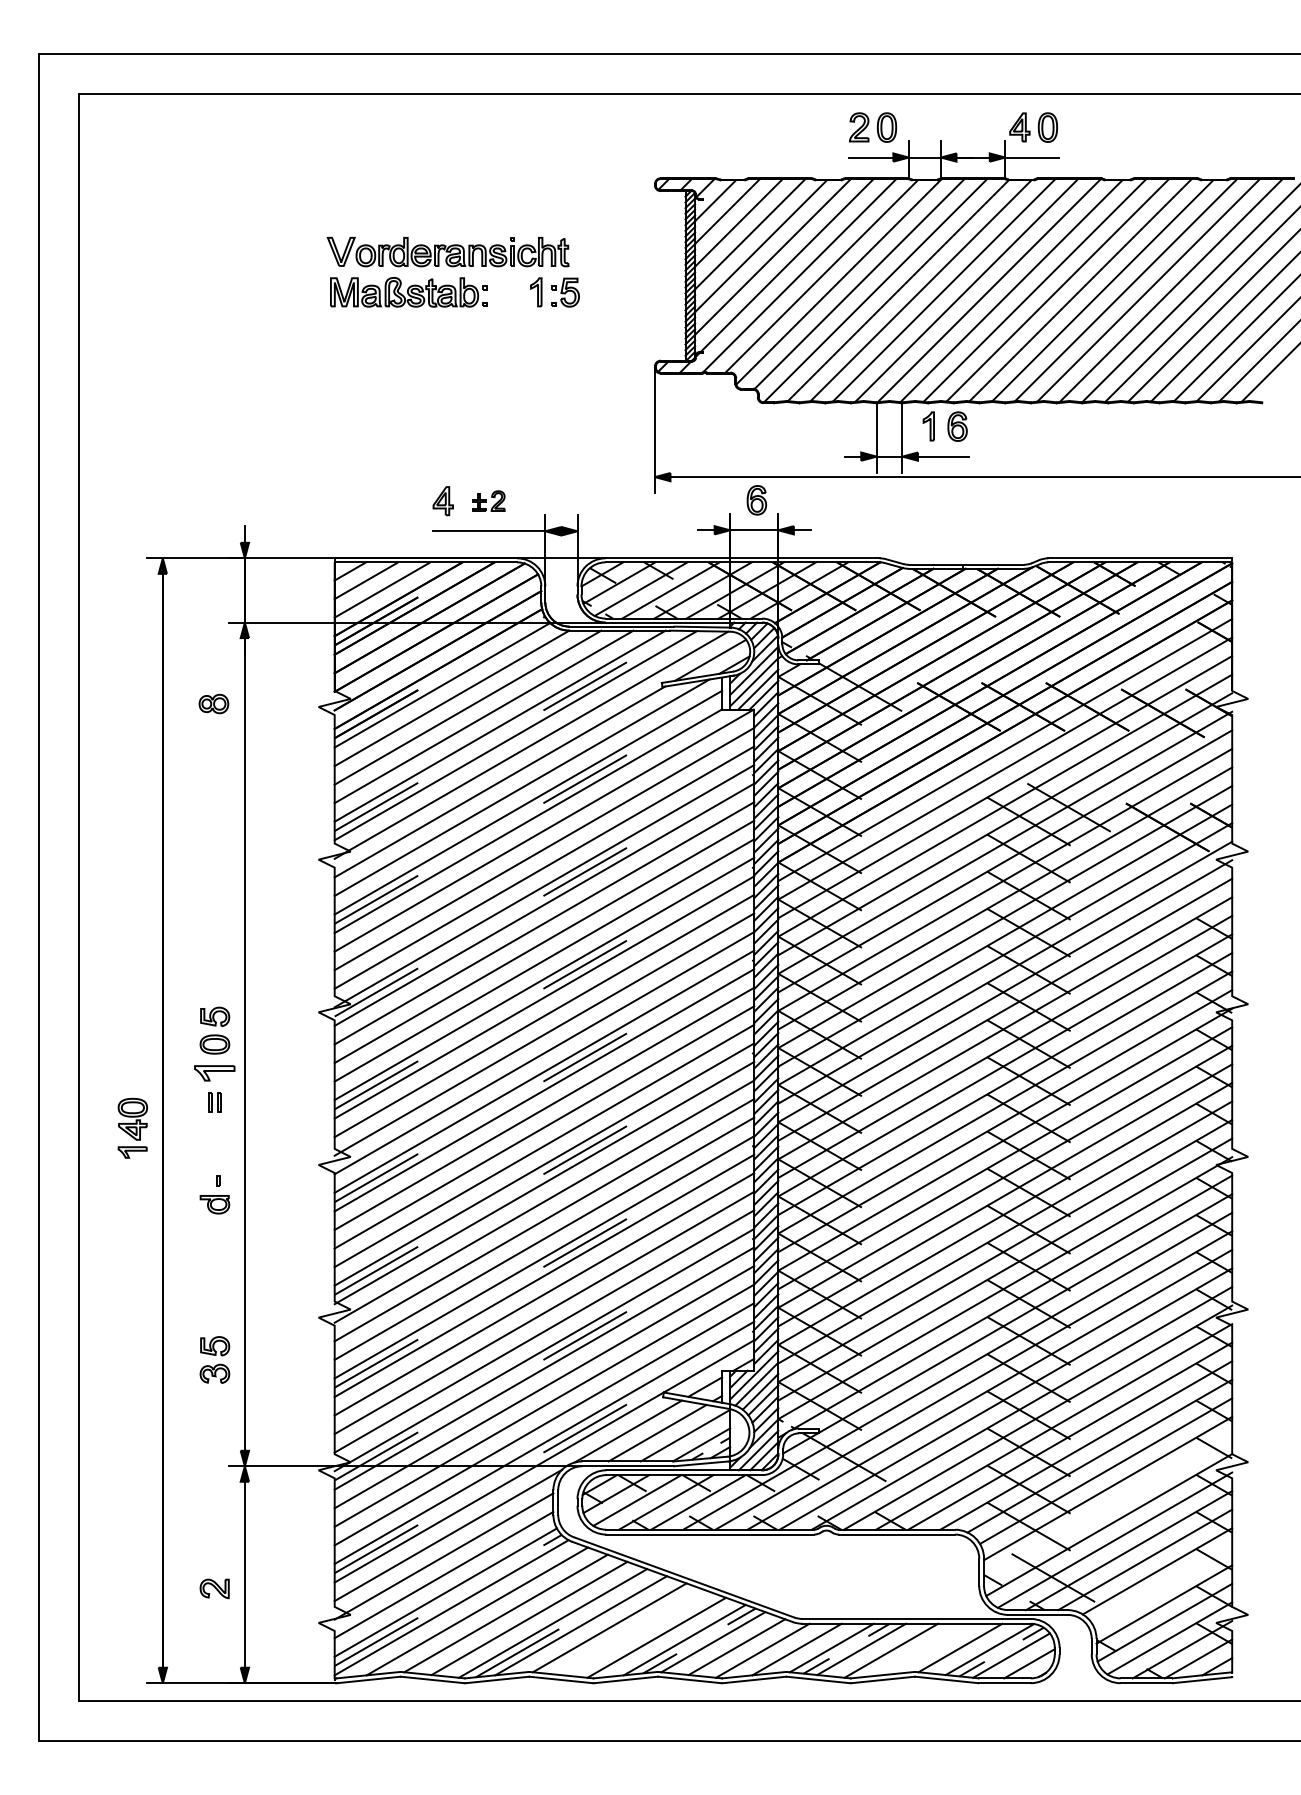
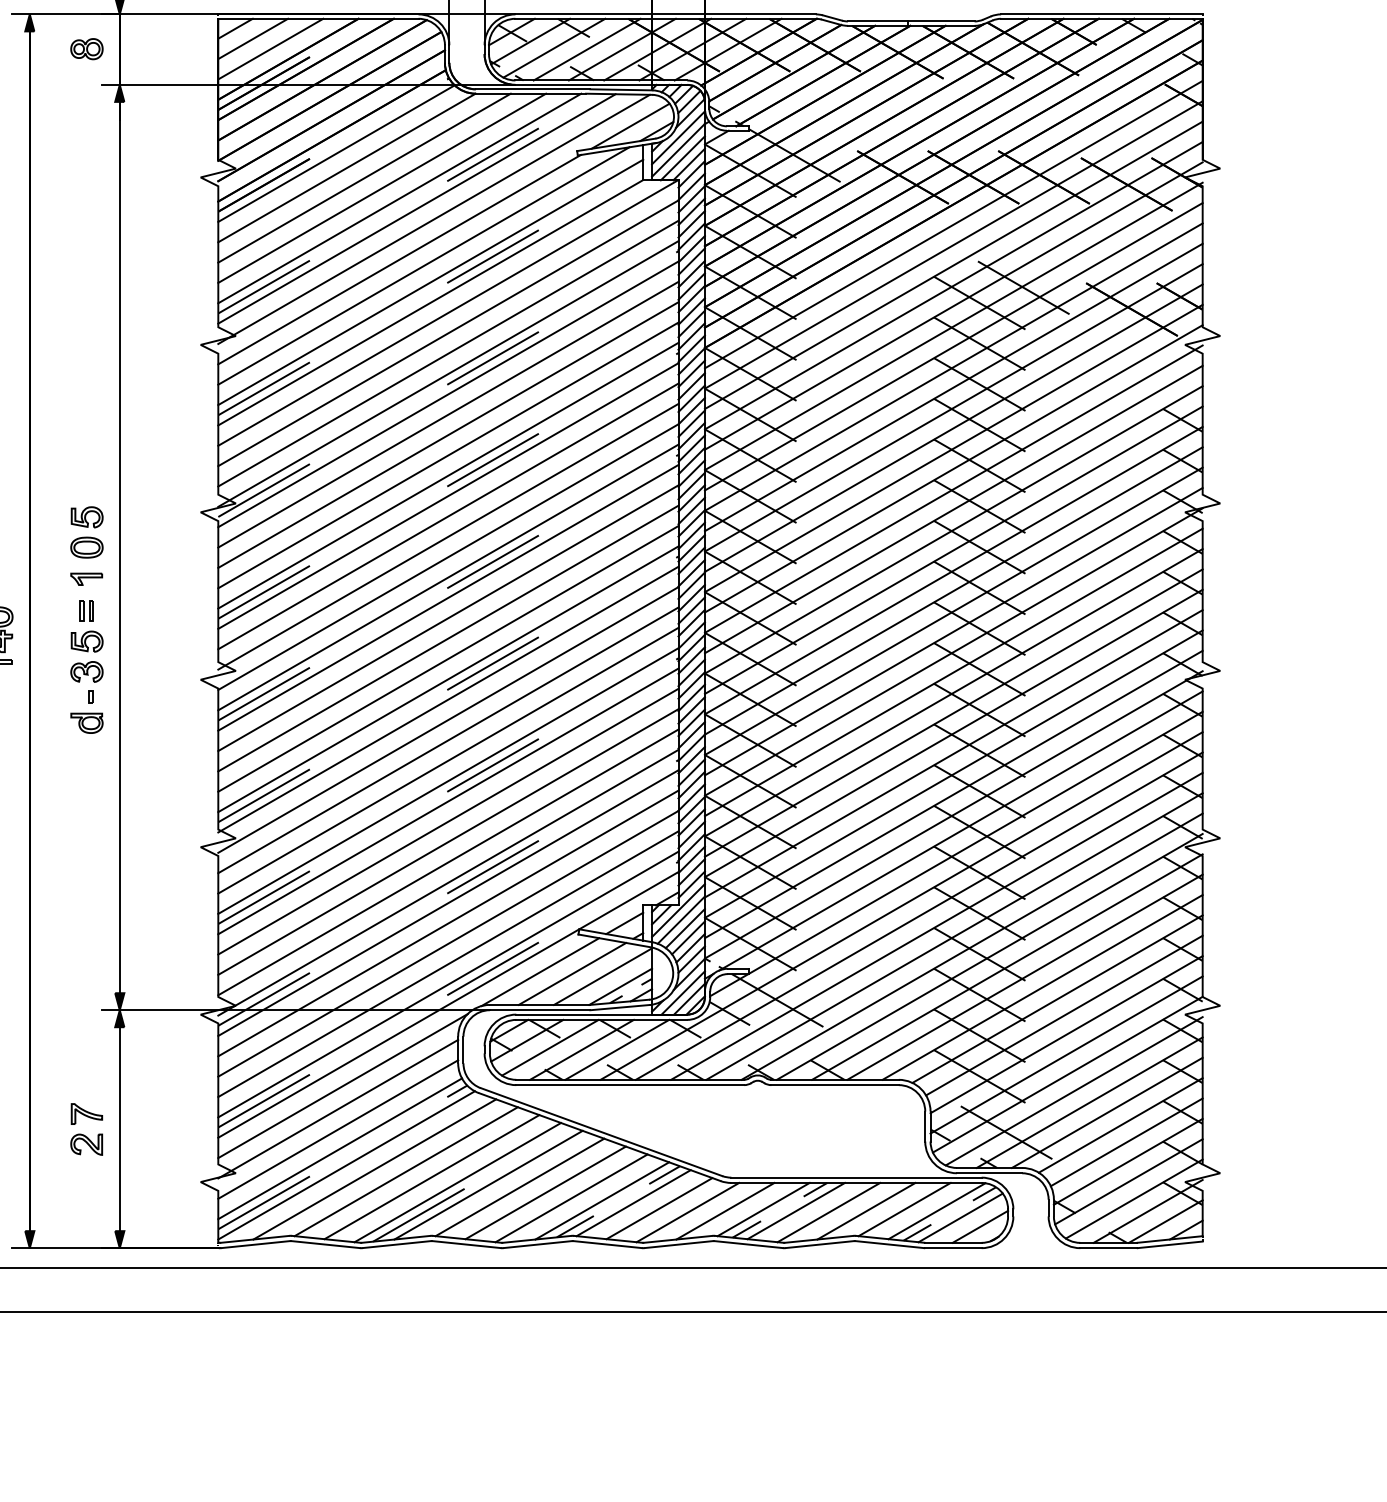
part: (213, 703) -> (86, 48), moved
part: (214, 1073) -> (86, 579), size x0.71
part: (214, 1359) -> (86, 656), moved
line: (1108, 1506) -> (1067, 1054), added
part: (214, 1560) -> (86, 1113), added
line: (1162, 1586) -> (1126, 1142), added
line: (633, 1632) -> (546, 1192), added
line: (925, 1649) -> (866, 1211), added

